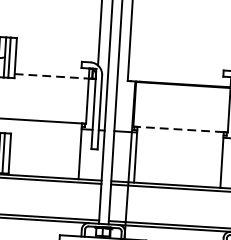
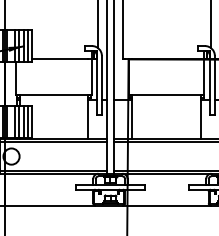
line: (49, 76) -> (60, 59), dashed -> solid
line: (180, 128) -> (166, 94), dashed -> solid

